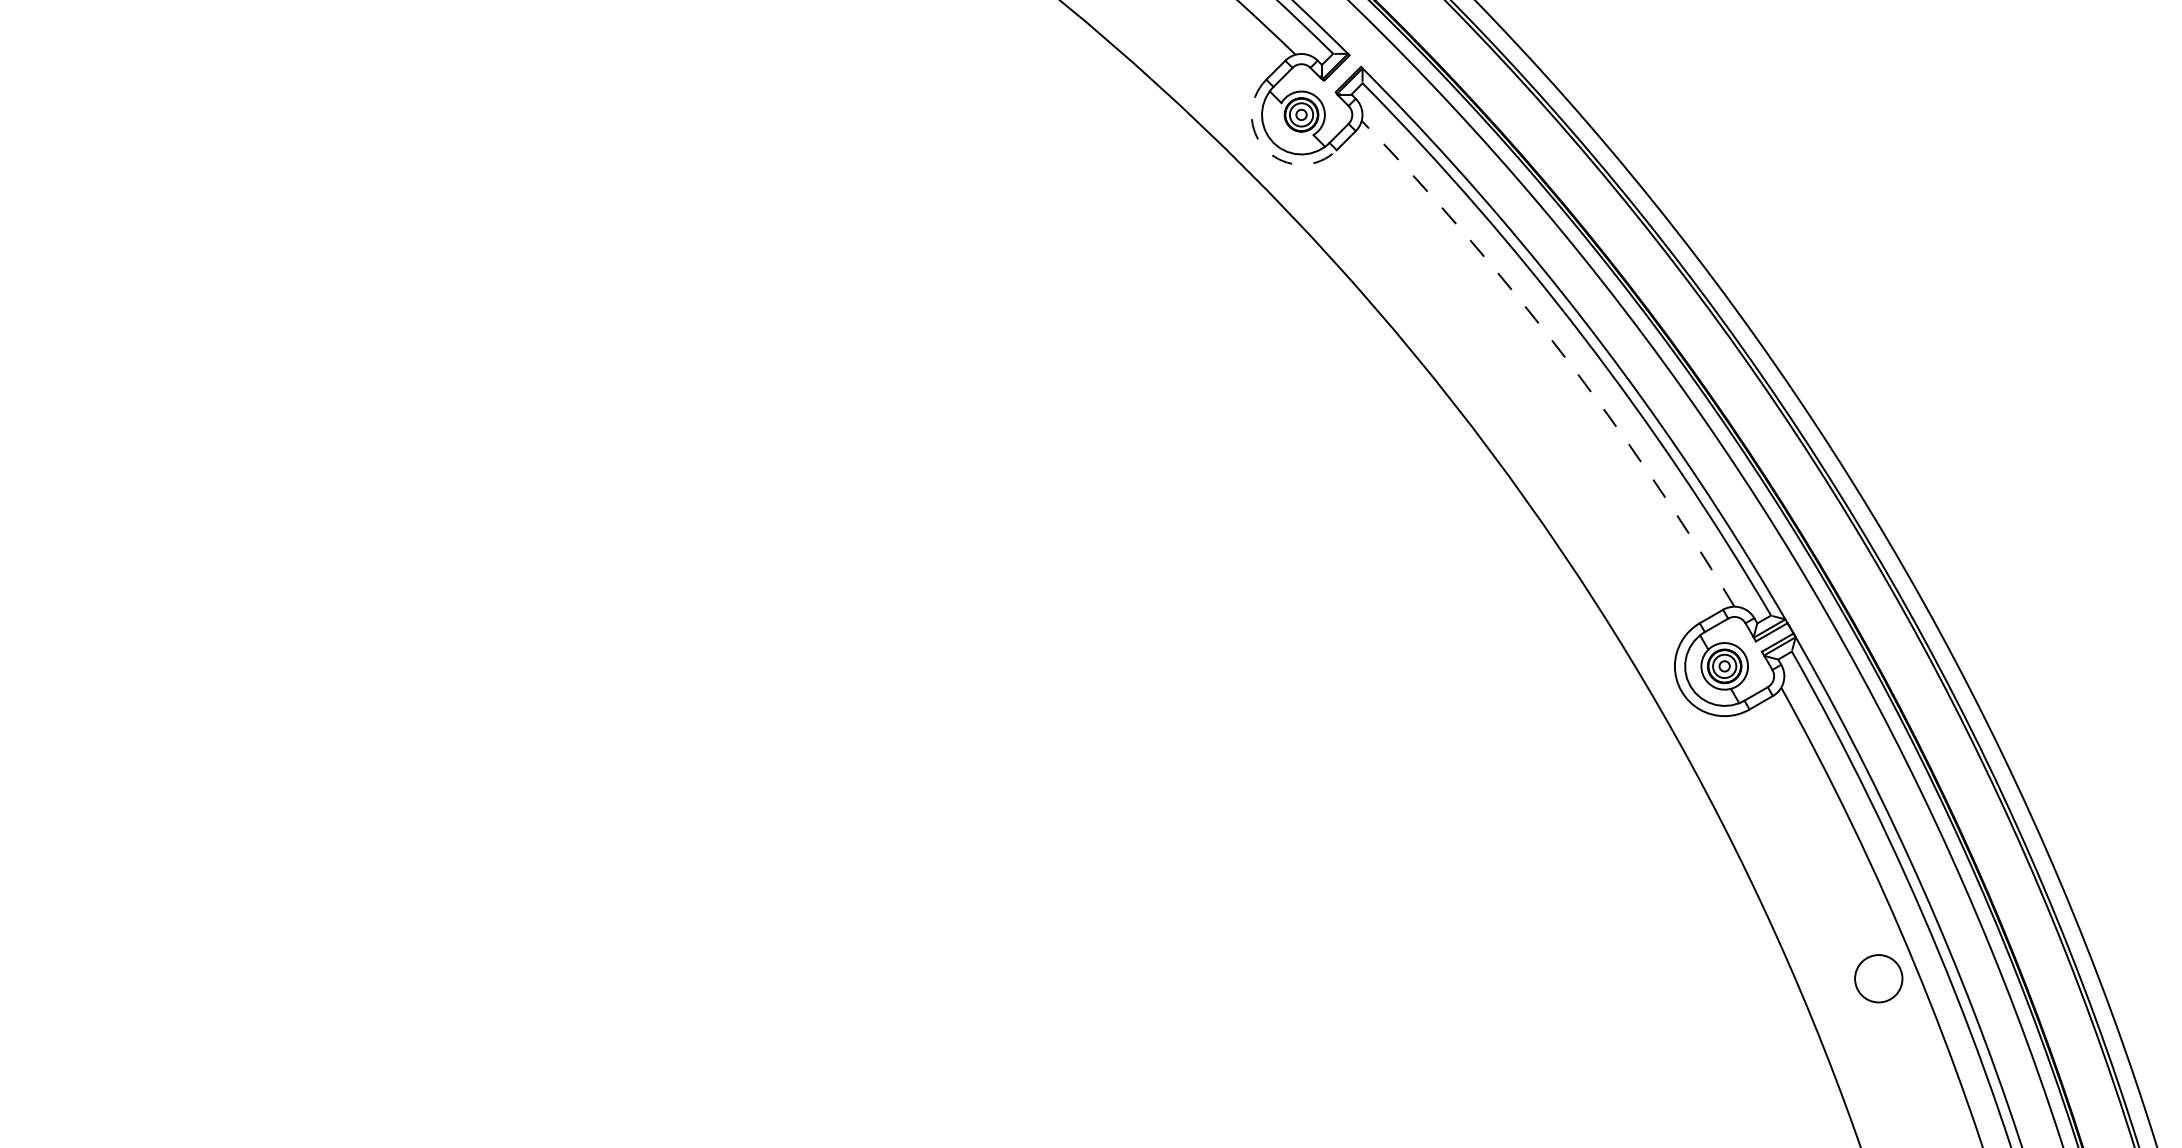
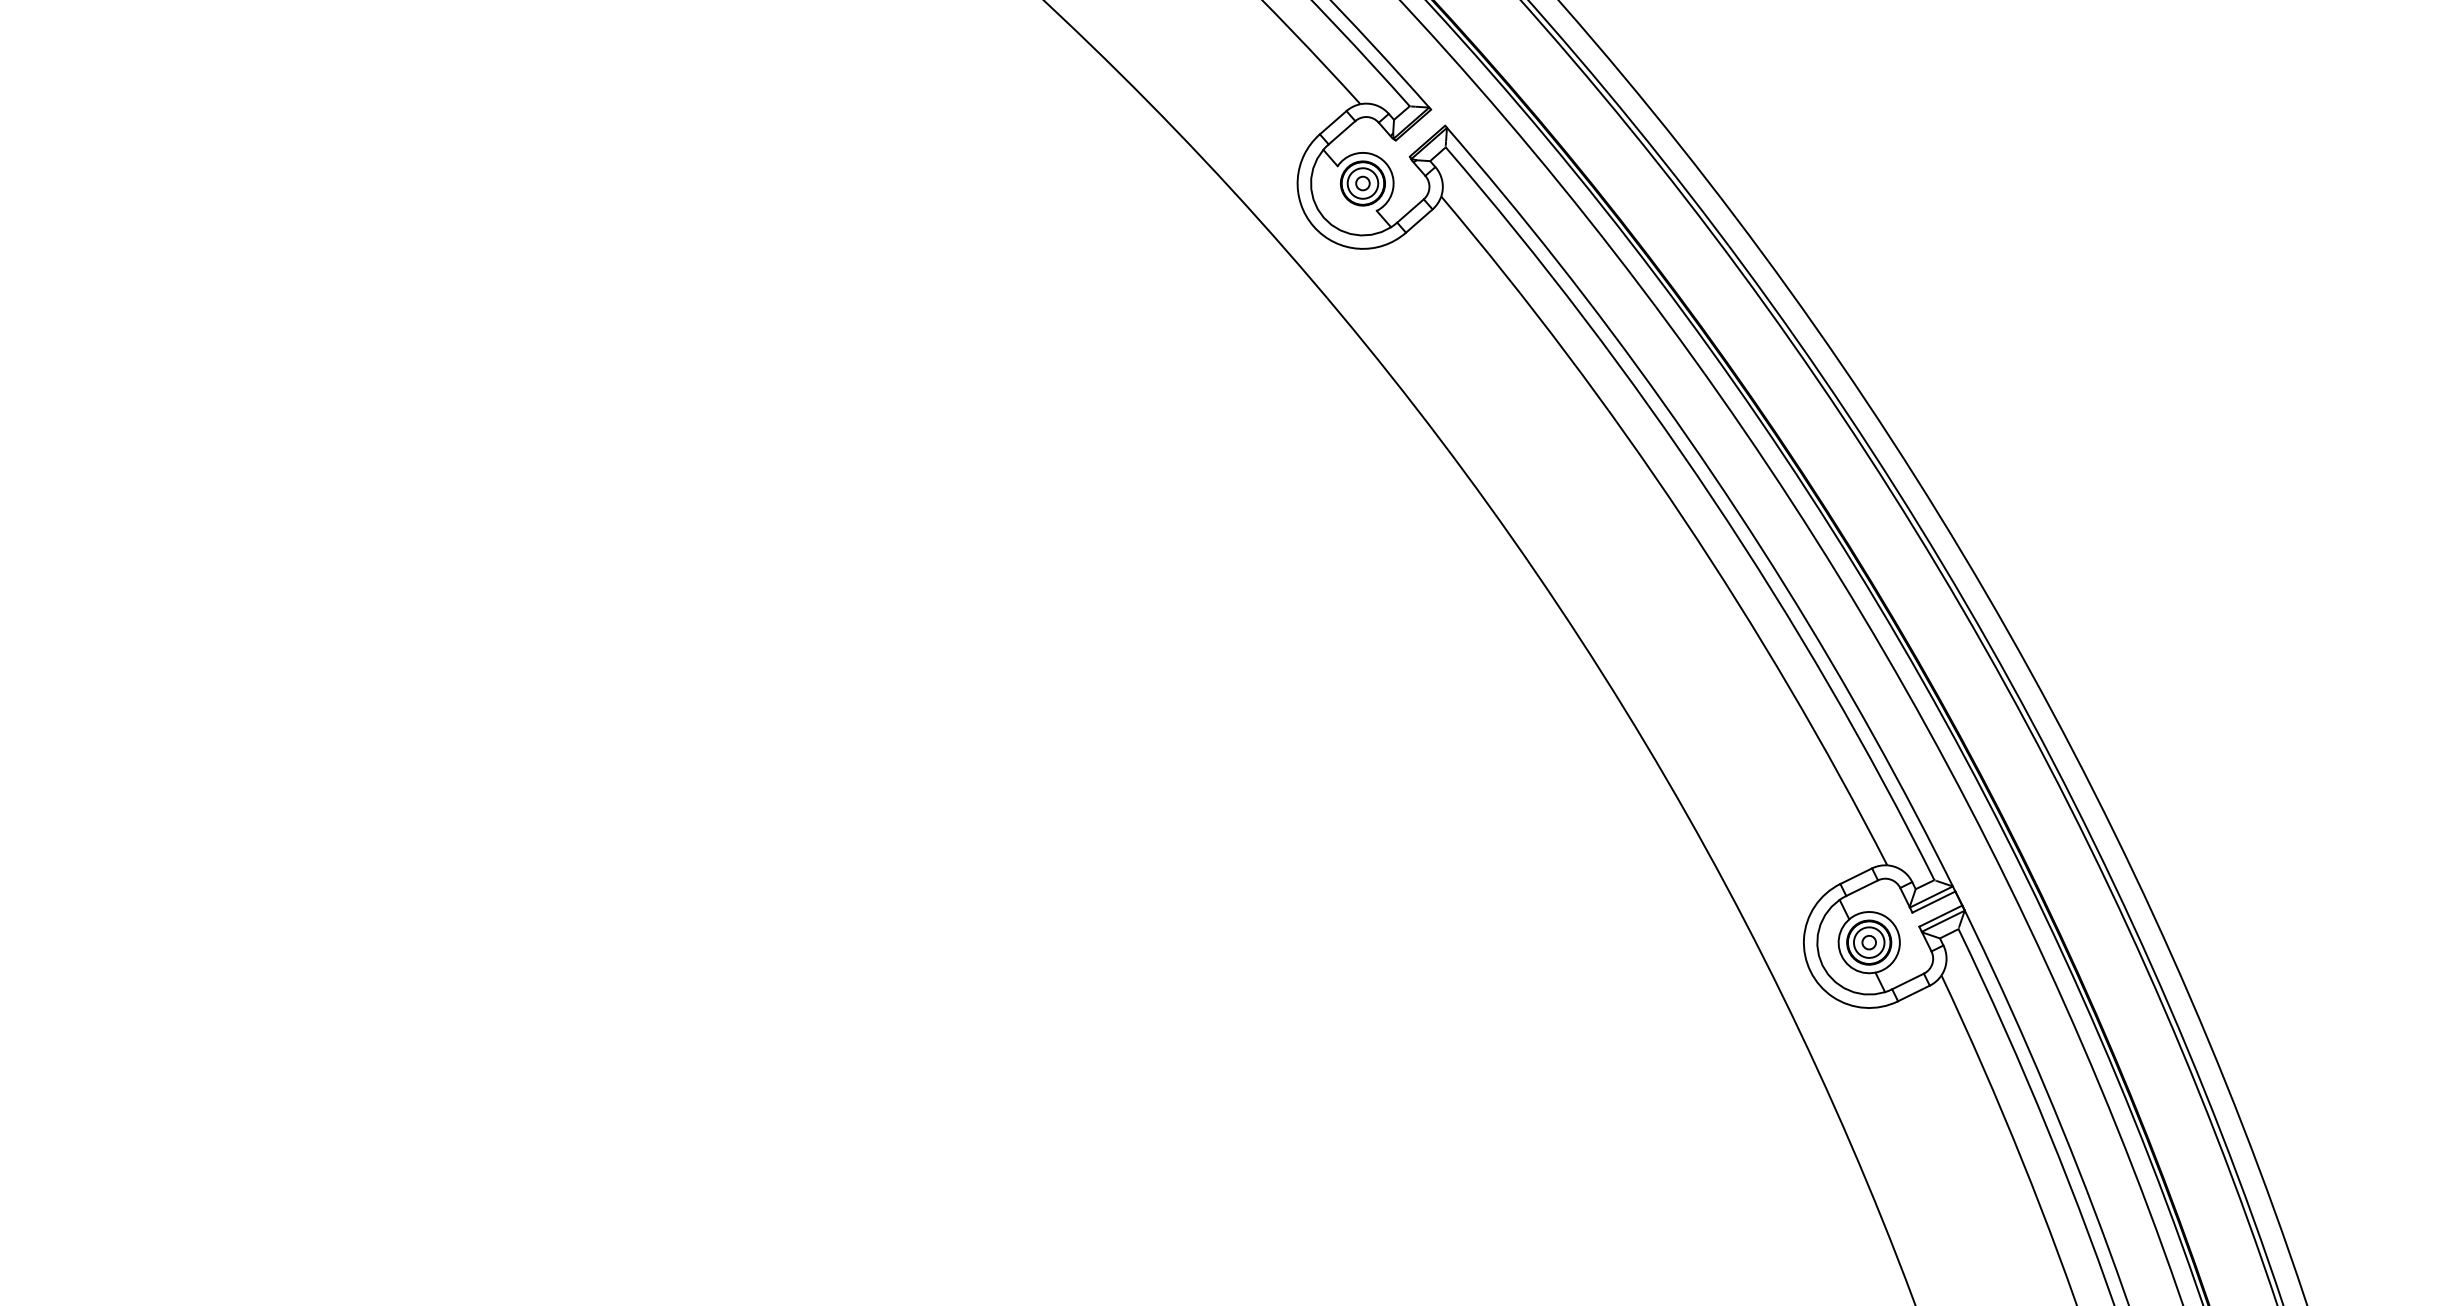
arc: (1266, 150) -> (1313, 227), dashed -> solid
arc: (1561, 353) -> (1682, 518), dashed -> solid

